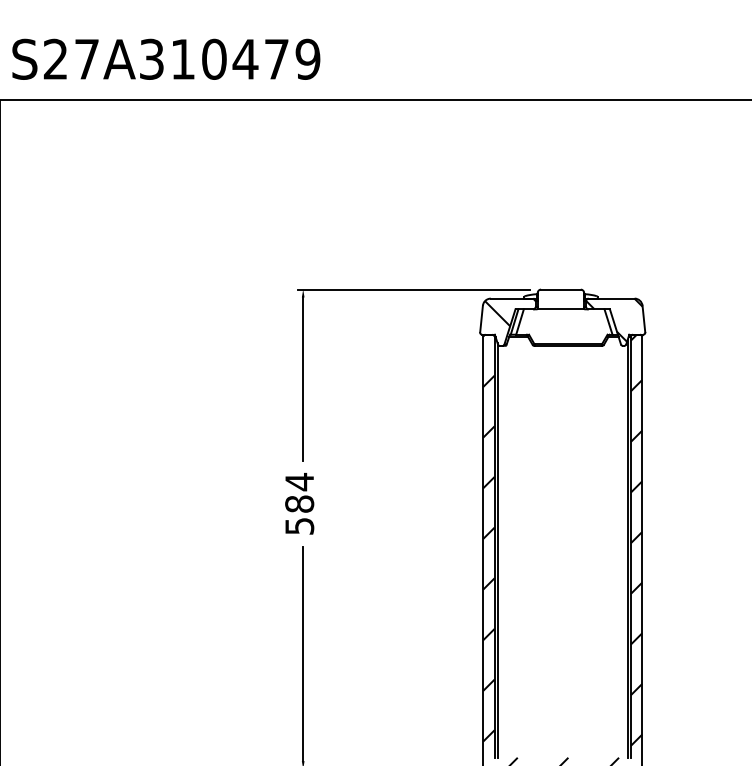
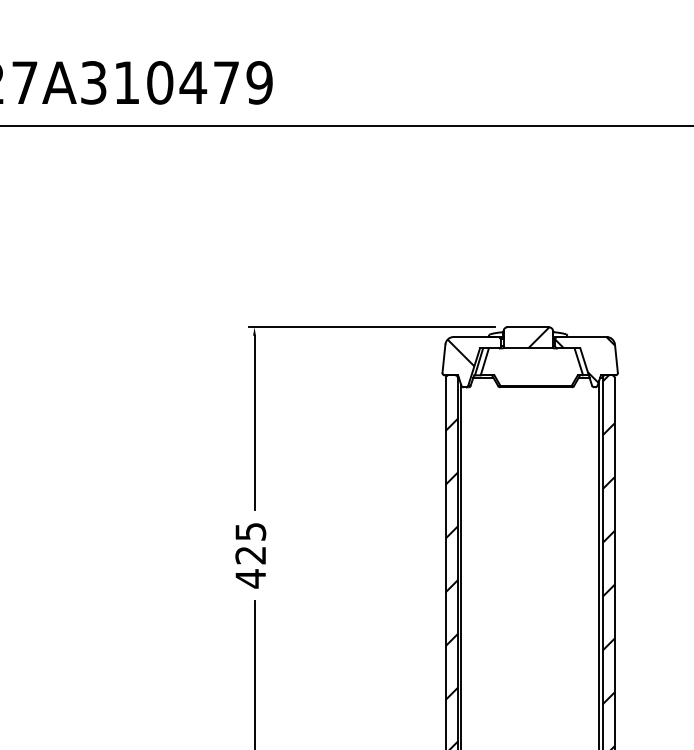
hatch: (570, 299) -> (538, 337), added
text: (299, 503) -> (250, 554), 584 -> 425

